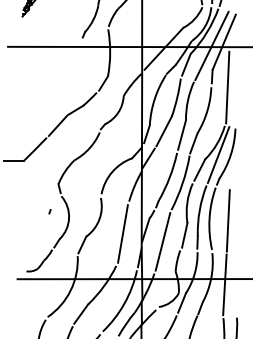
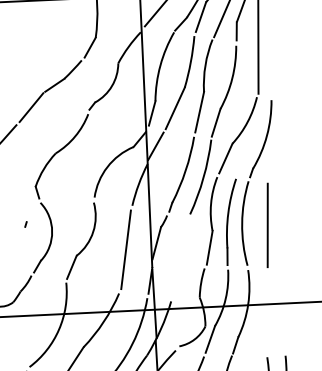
line: (218, 154) -> (250, 136), removed
line: (162, 241) -> (180, 257), removed
line: (224, 284) -> (266, 311), removed

